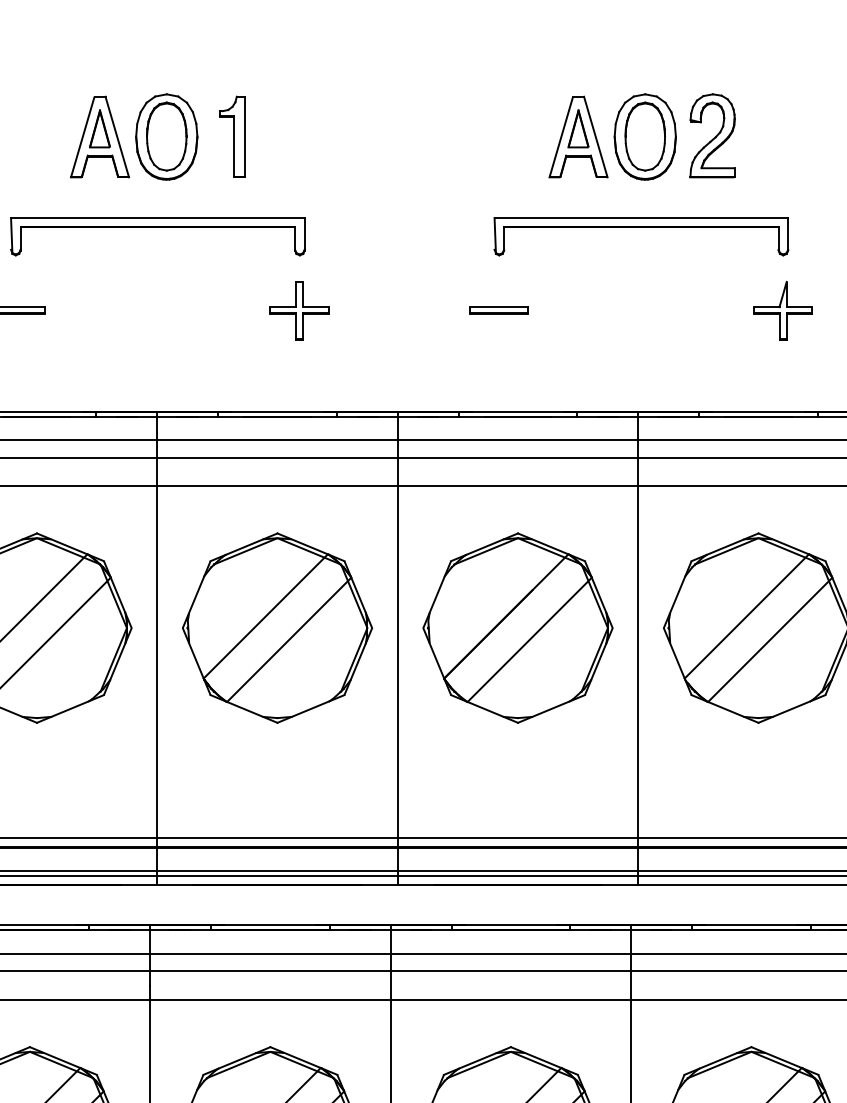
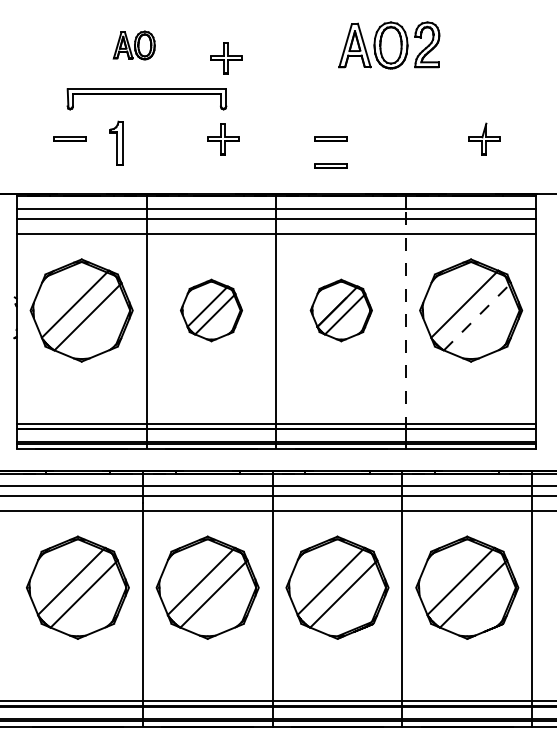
part: (233, 135) -> (116, 142), moved
part: (134, 137) -> (134, 45), size x0.6
part: (642, 137) -> (389, 45), moved
part: (305, 161) -> (226, 58), added
part: (640, 237) -> (407, 99), removed
part: (497, 359) -> (330, 165), added
part: (277, 628) -> (211, 310), size x0.6
part: (518, 628) -> (341, 310), size x0.6
line: (770, 639) -> (477, 316), solid -> dashed
line: (638, 642) -> (406, 318), solid -> dashed

